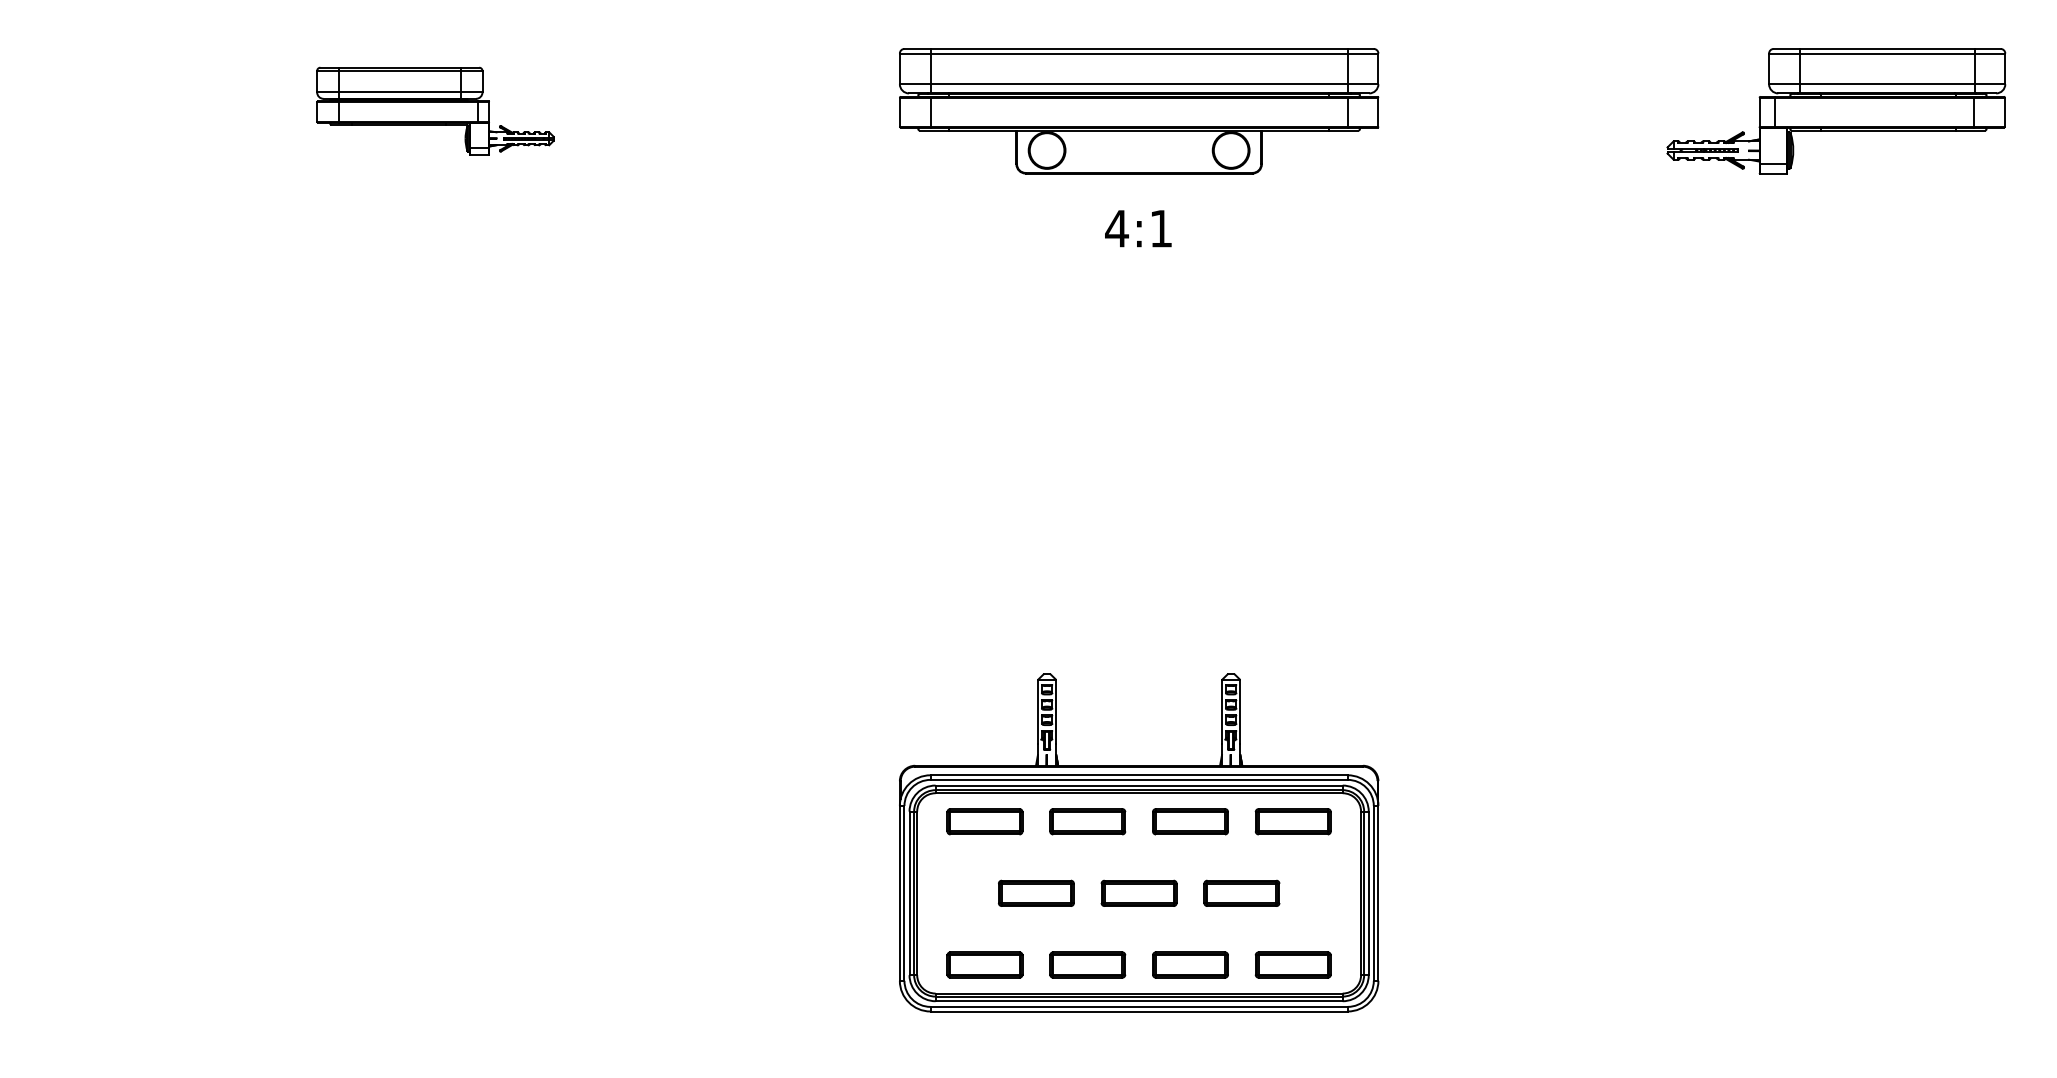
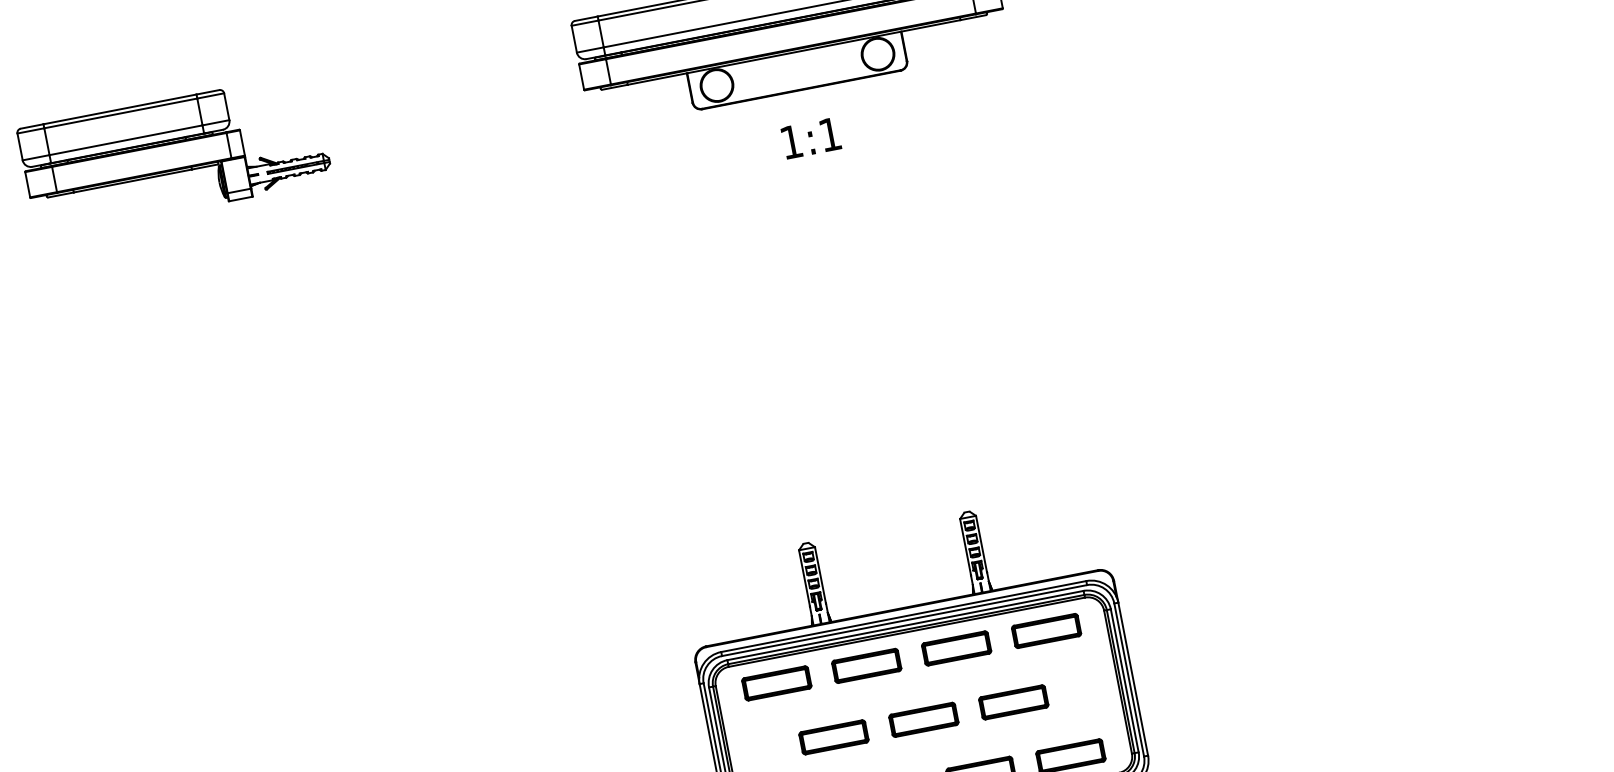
part: (435, 111) -> (175, 155), size x1.43
text: (1116, 228) -> (790, 142), 4:1 -> 1:1

